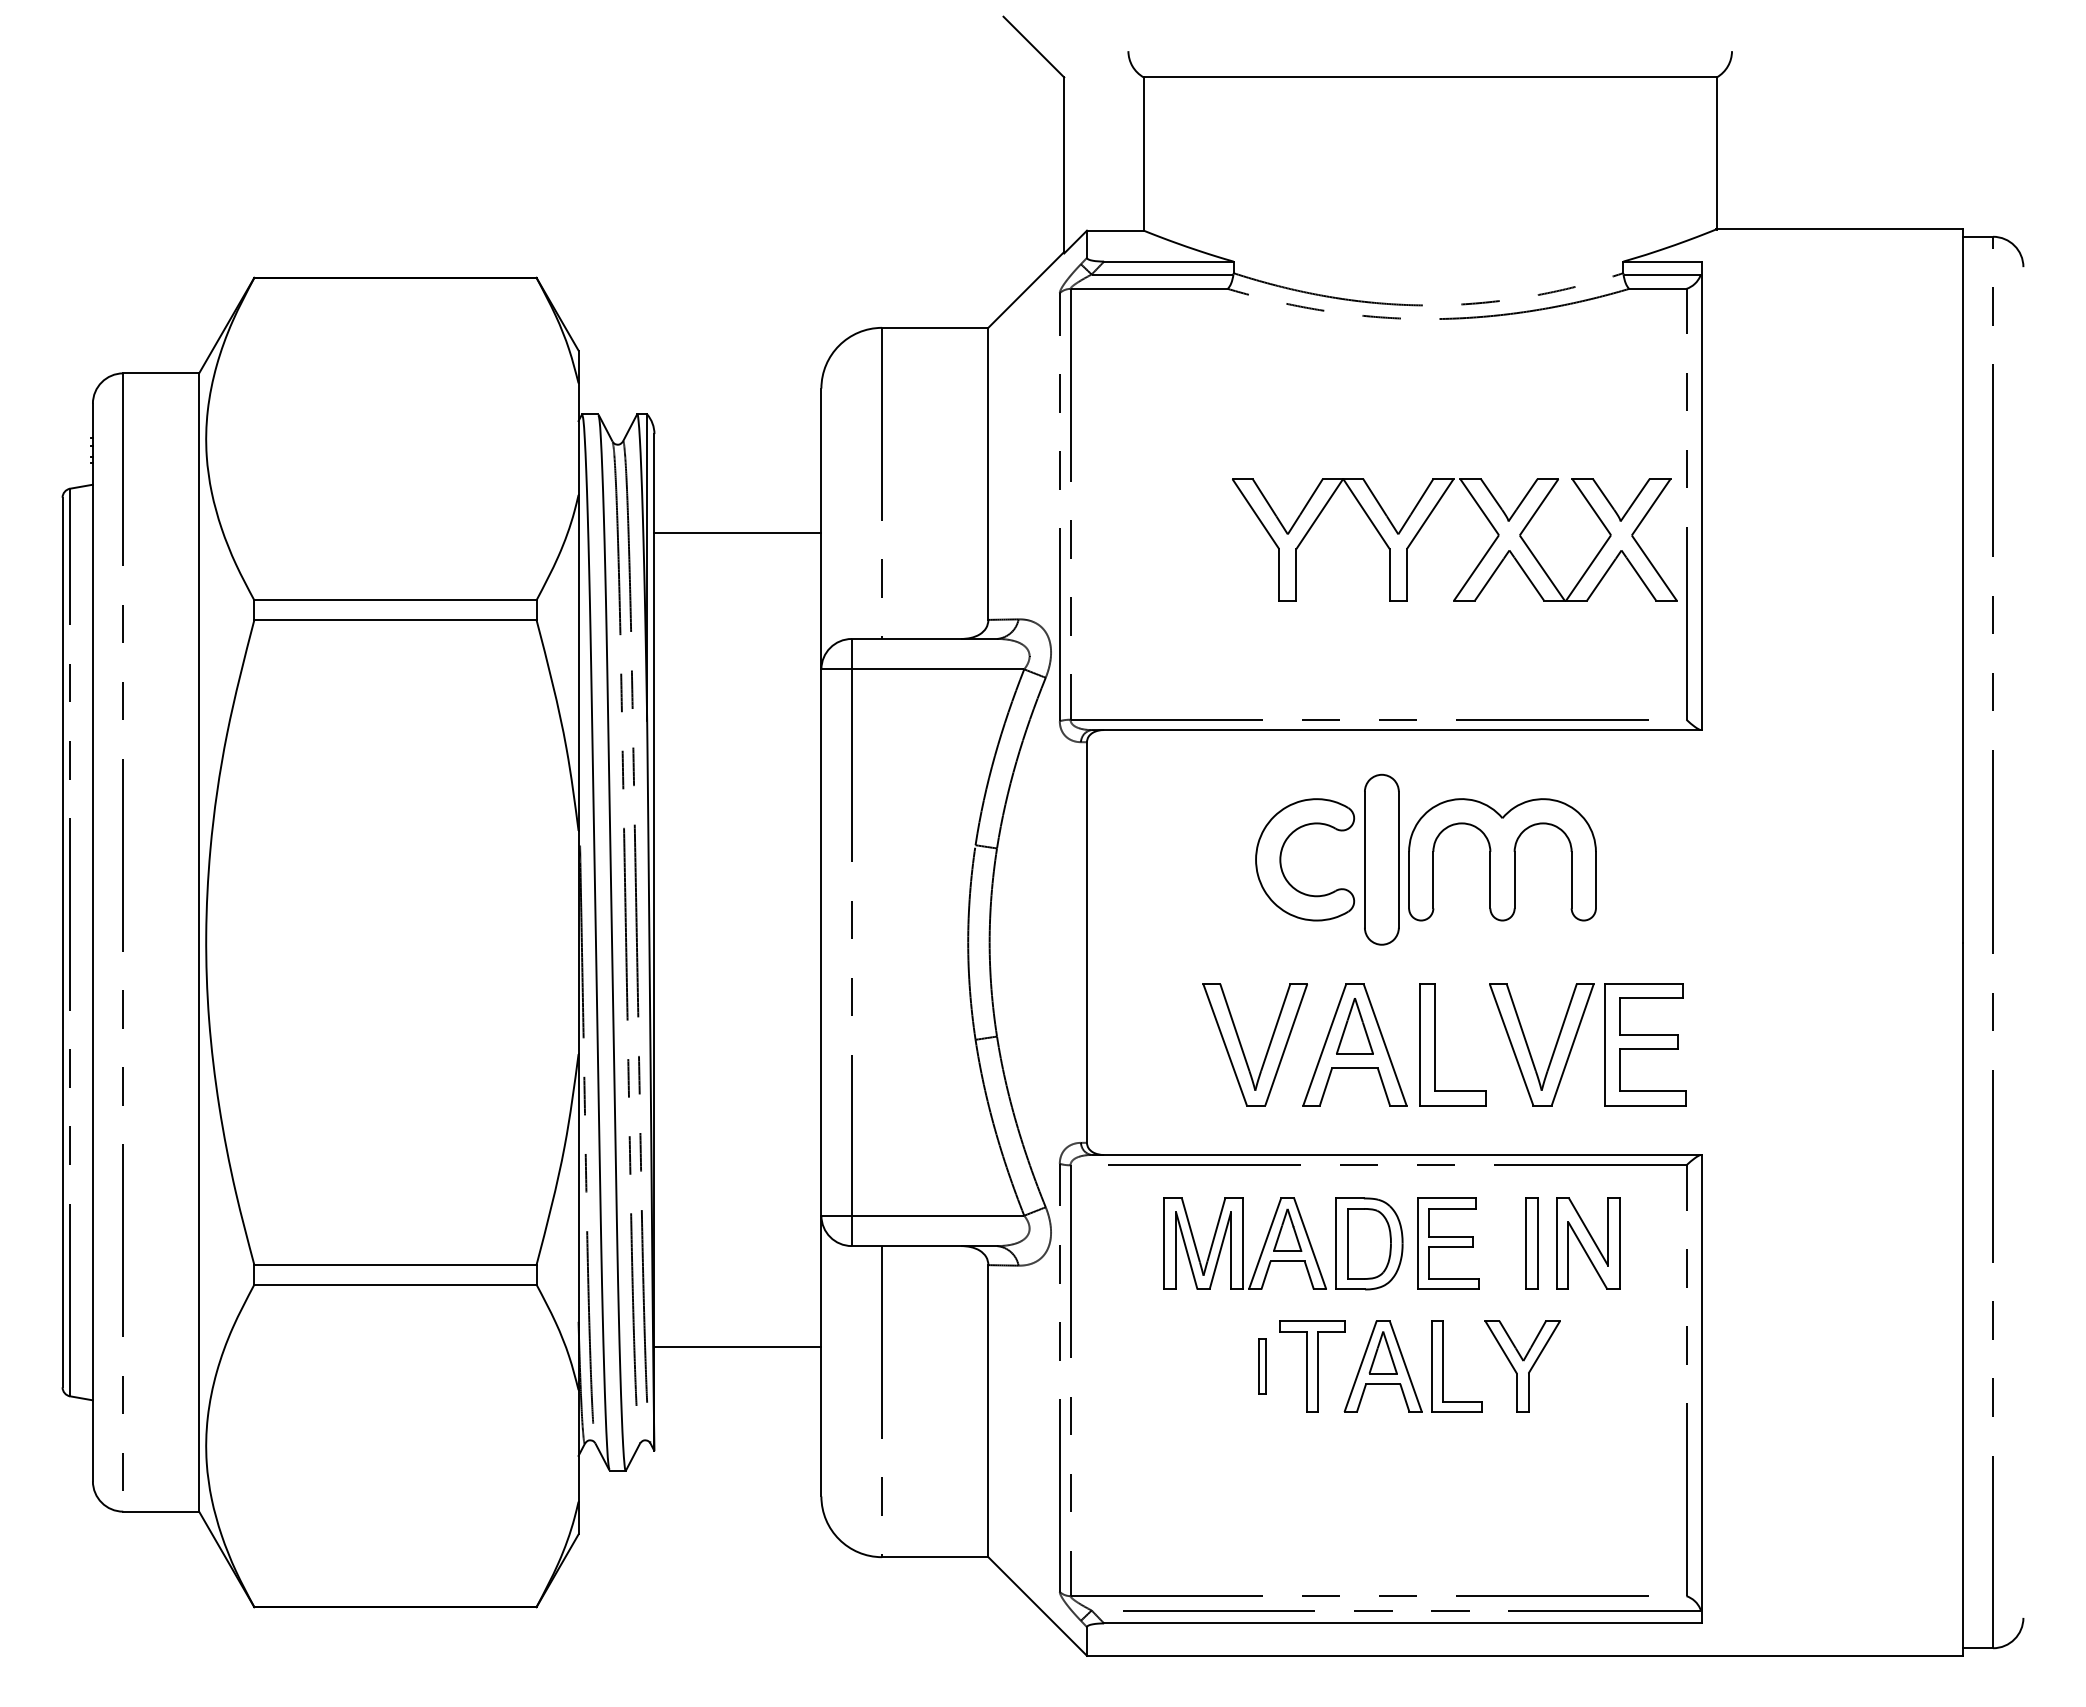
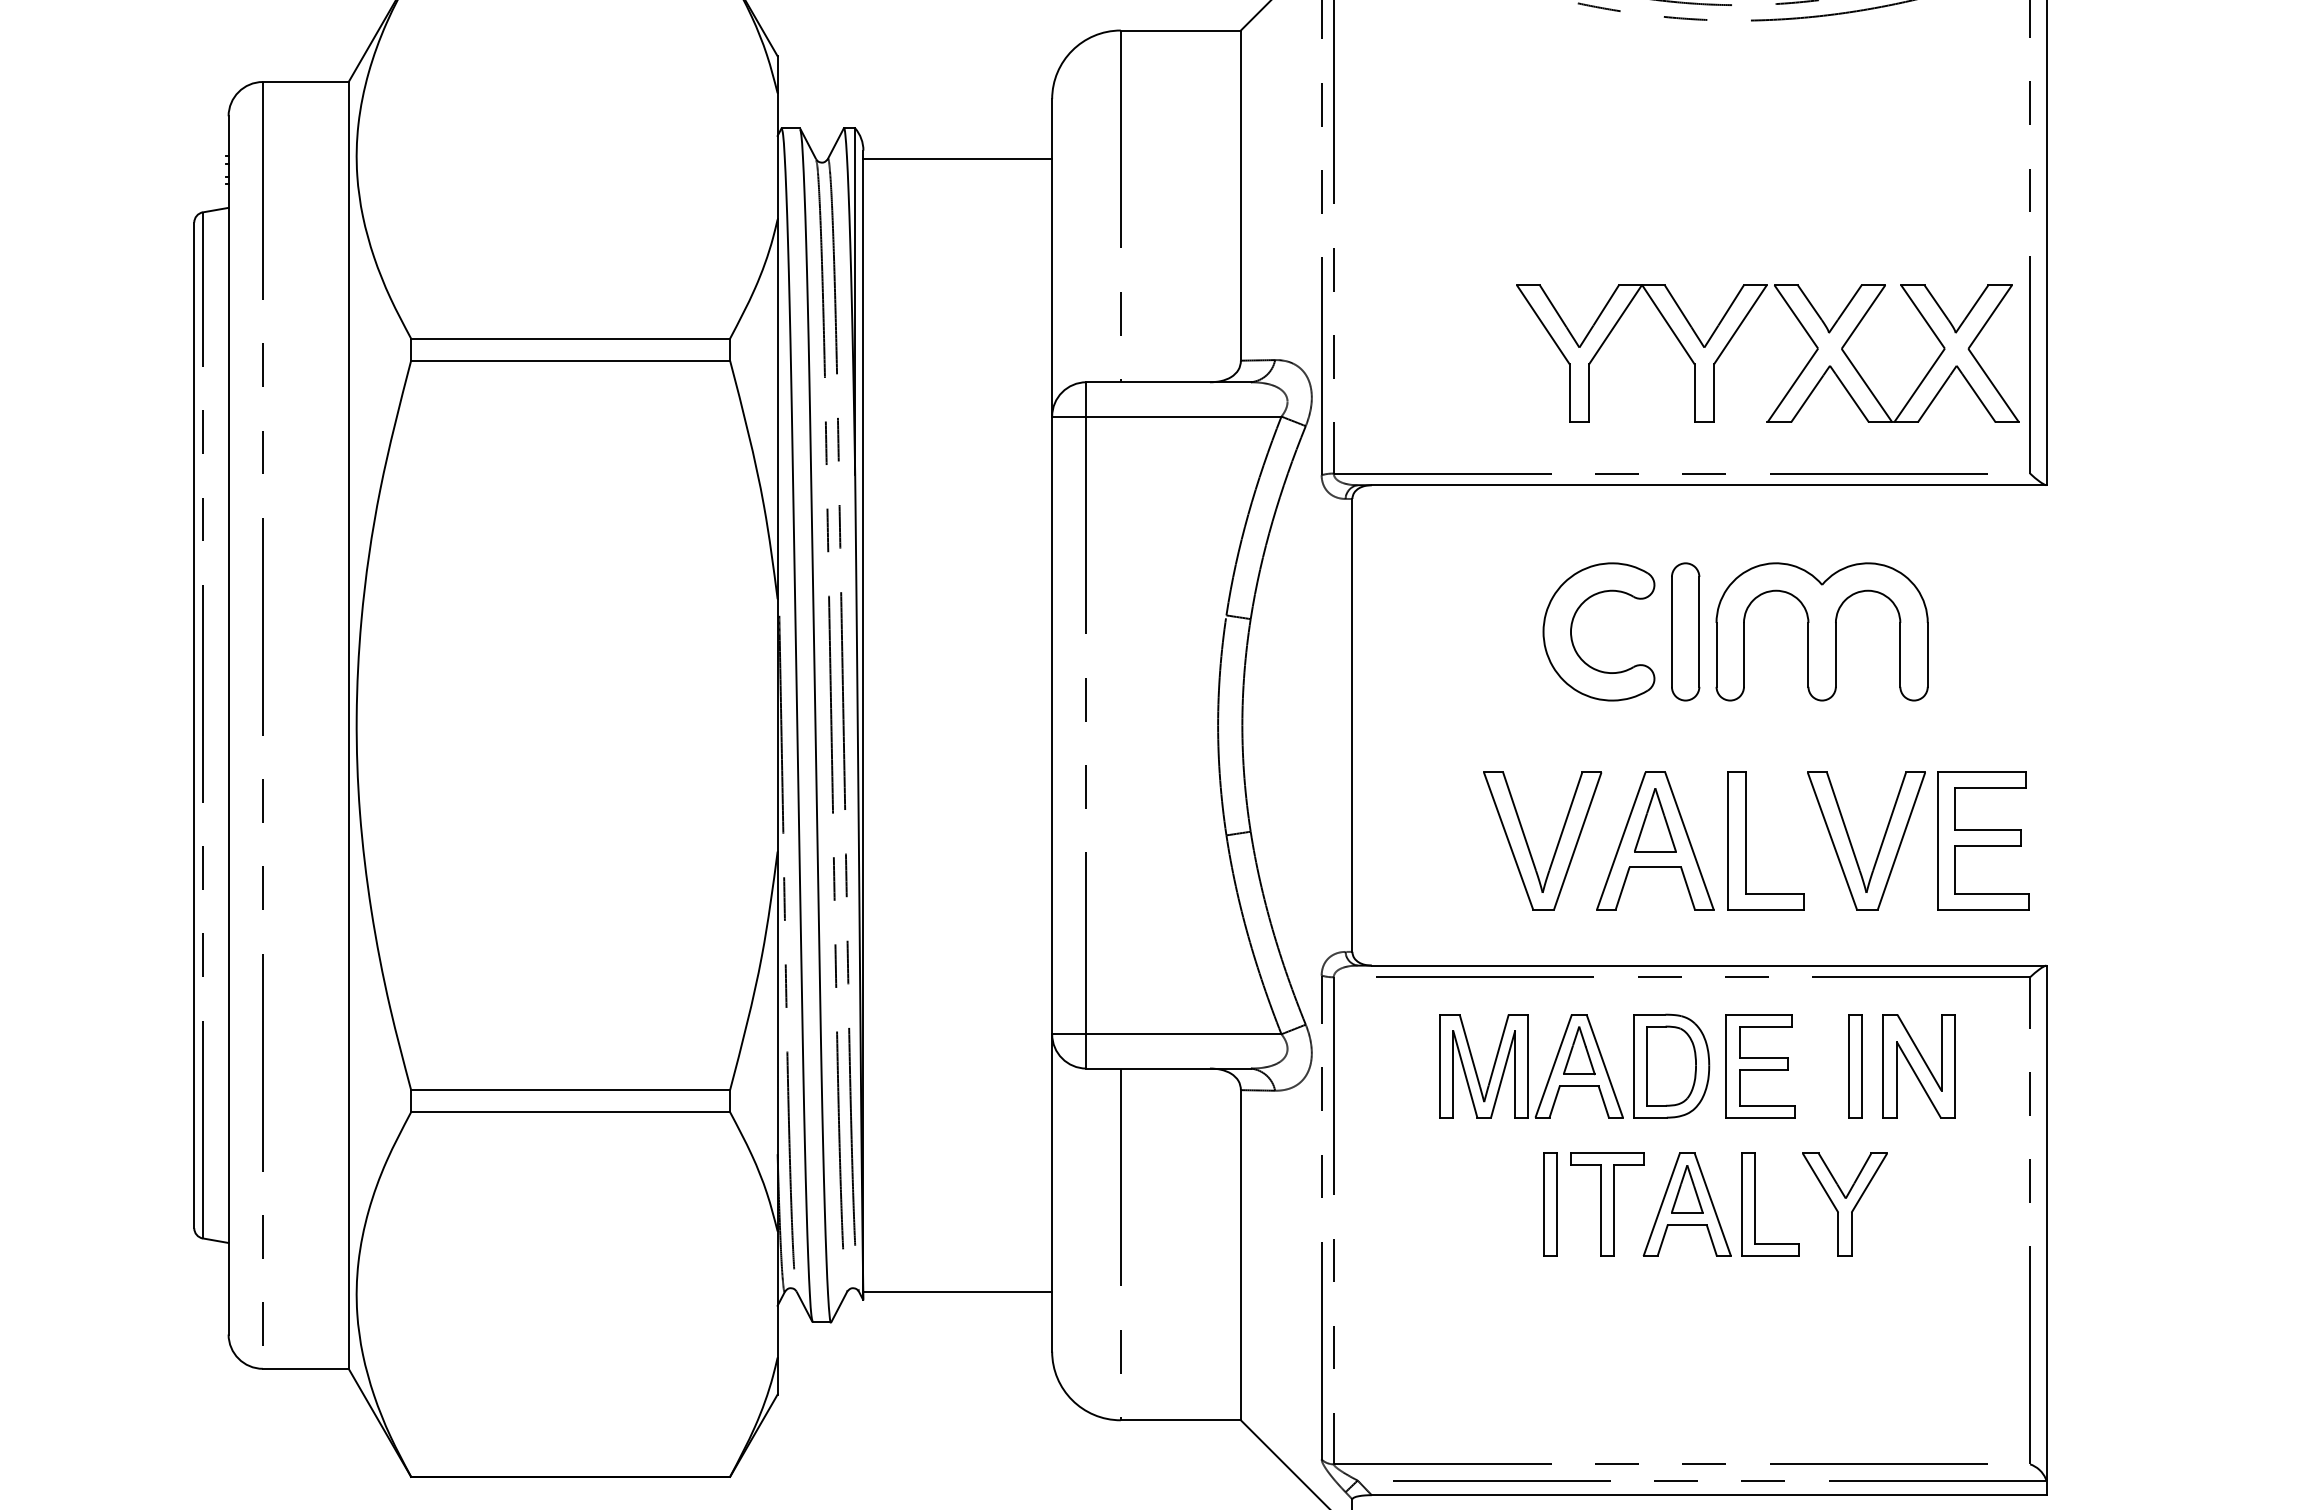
part: (1427, 520) -> (1737, 331), moved
line: (737, 532) -> (957, 159), moved
part: (1381, 859) -> (1685, 631), size x0.71
line: (737, 1347) -> (957, 1291), moved
part: (1262, 1366) -> (1550, 1204), size x1.67

